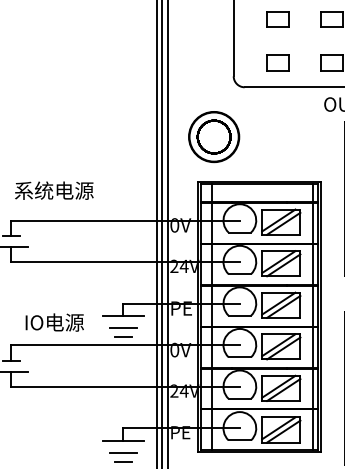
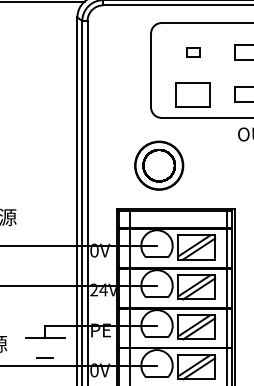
part: (277, 19) -> (193, 52), size x0.6
part: (277, 62) -> (193, 94), size x1.6
part: (214, 137) -> (159, 166), moved
line: (123, 327) -> (45, 348), removed

